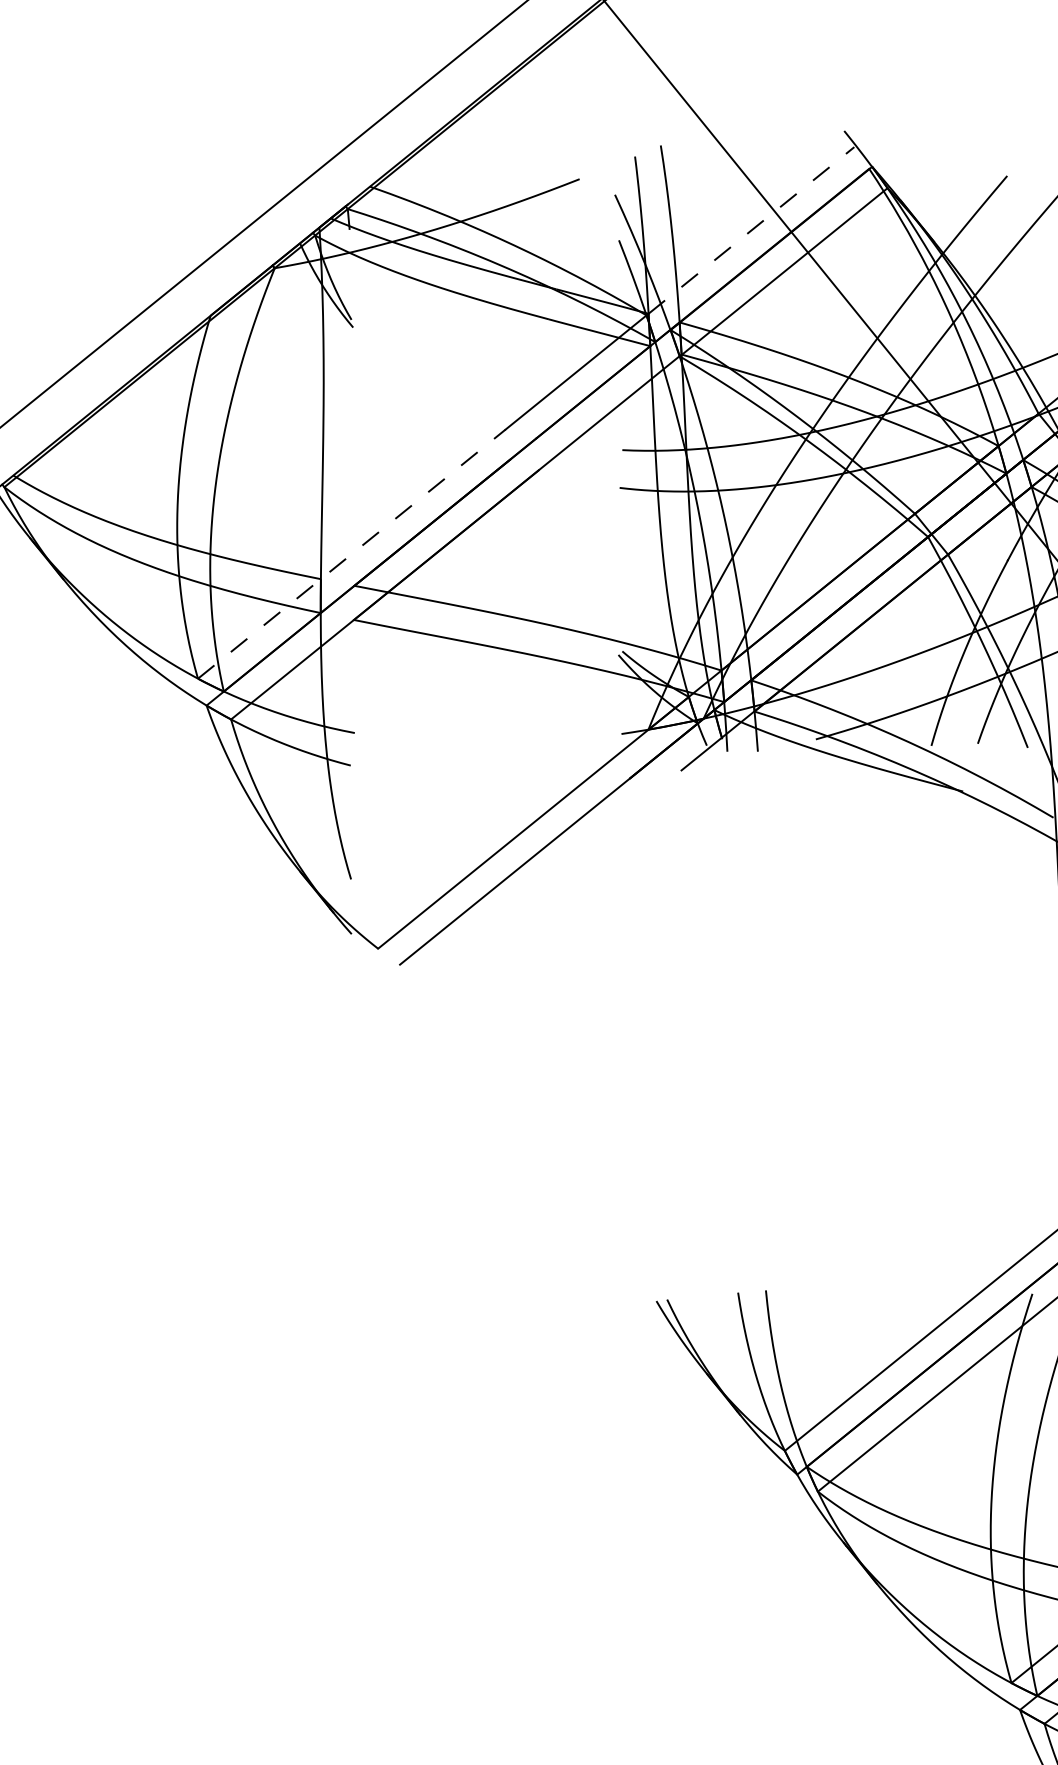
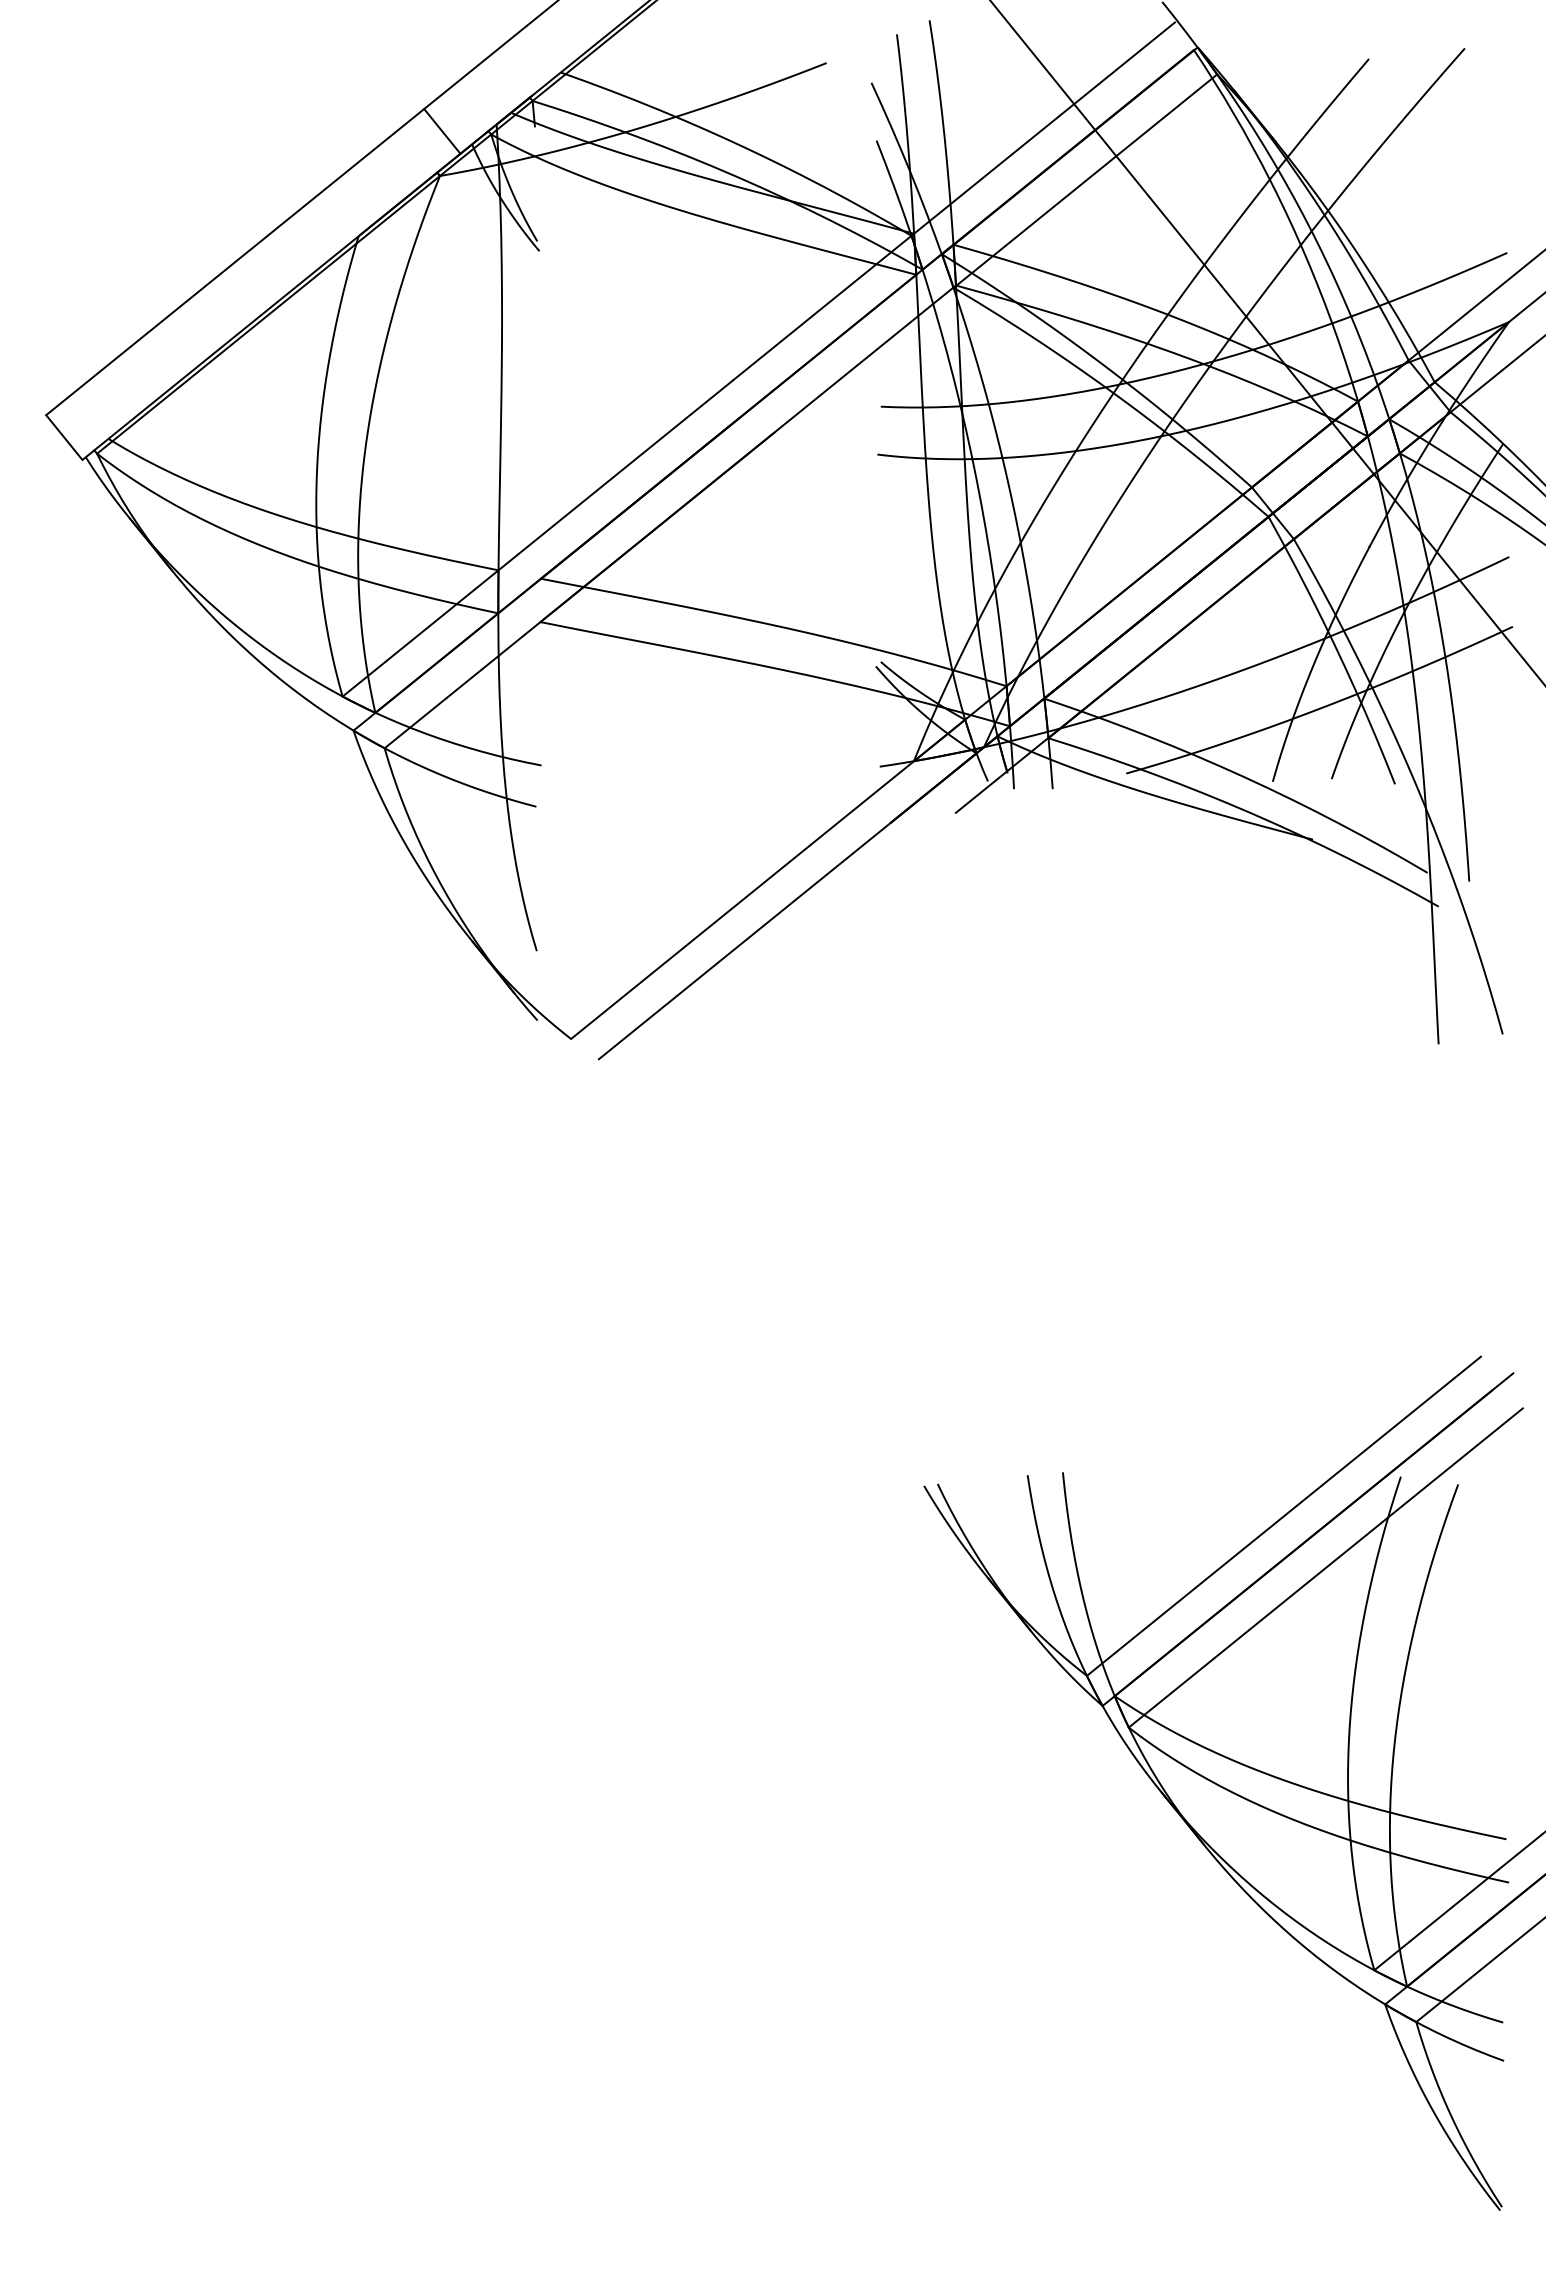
line: (751, 230) -> (1044, 128), dashed -> solid
line: (276, 233) -> (442, 131), added
line: (352, 554) -> (538, 538), dashed -> solid

